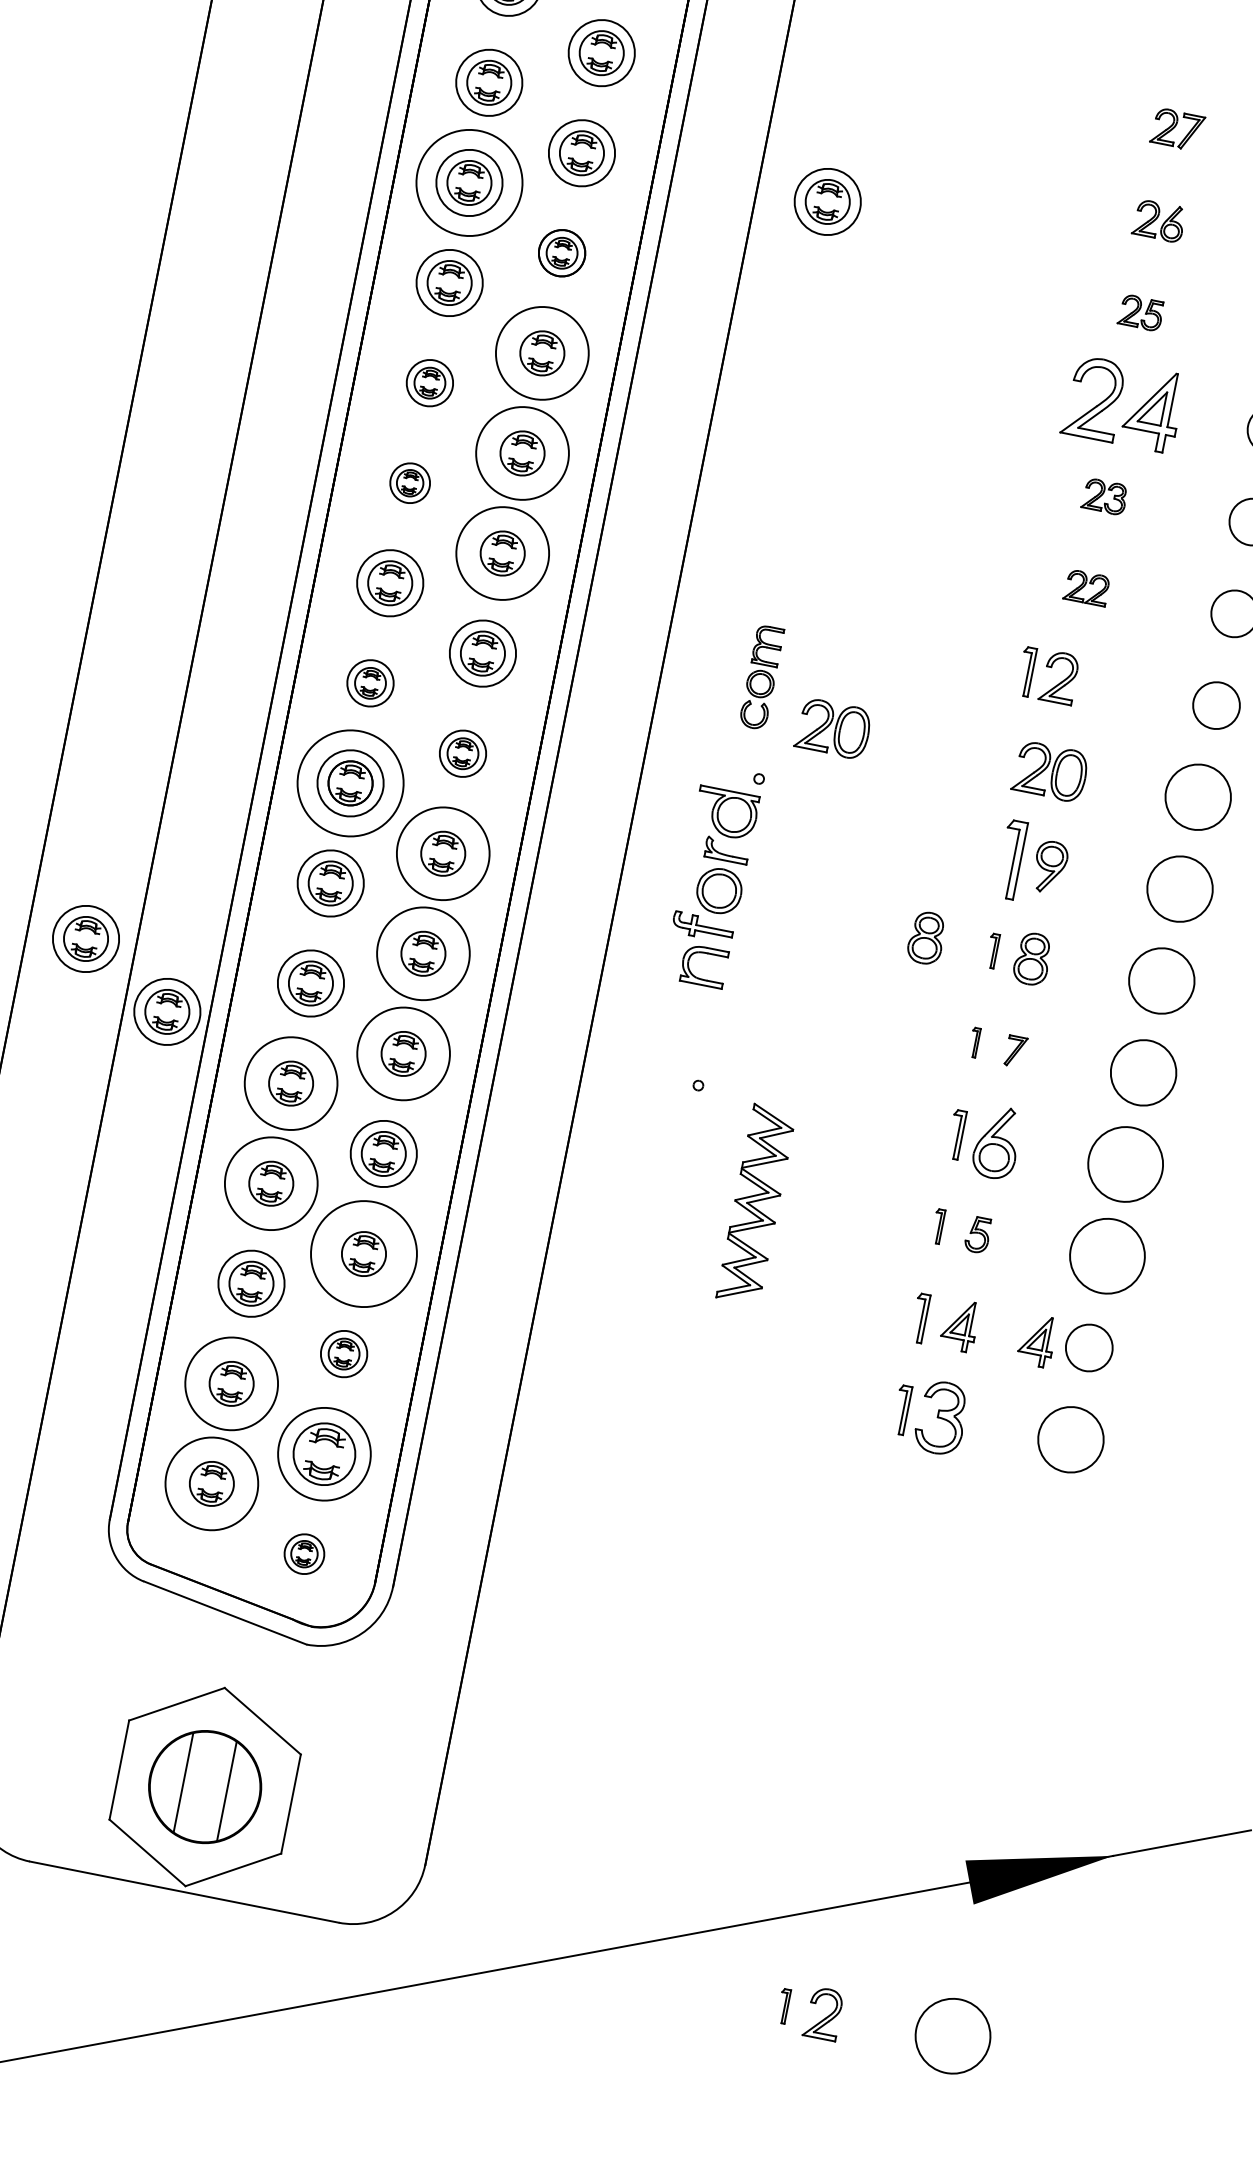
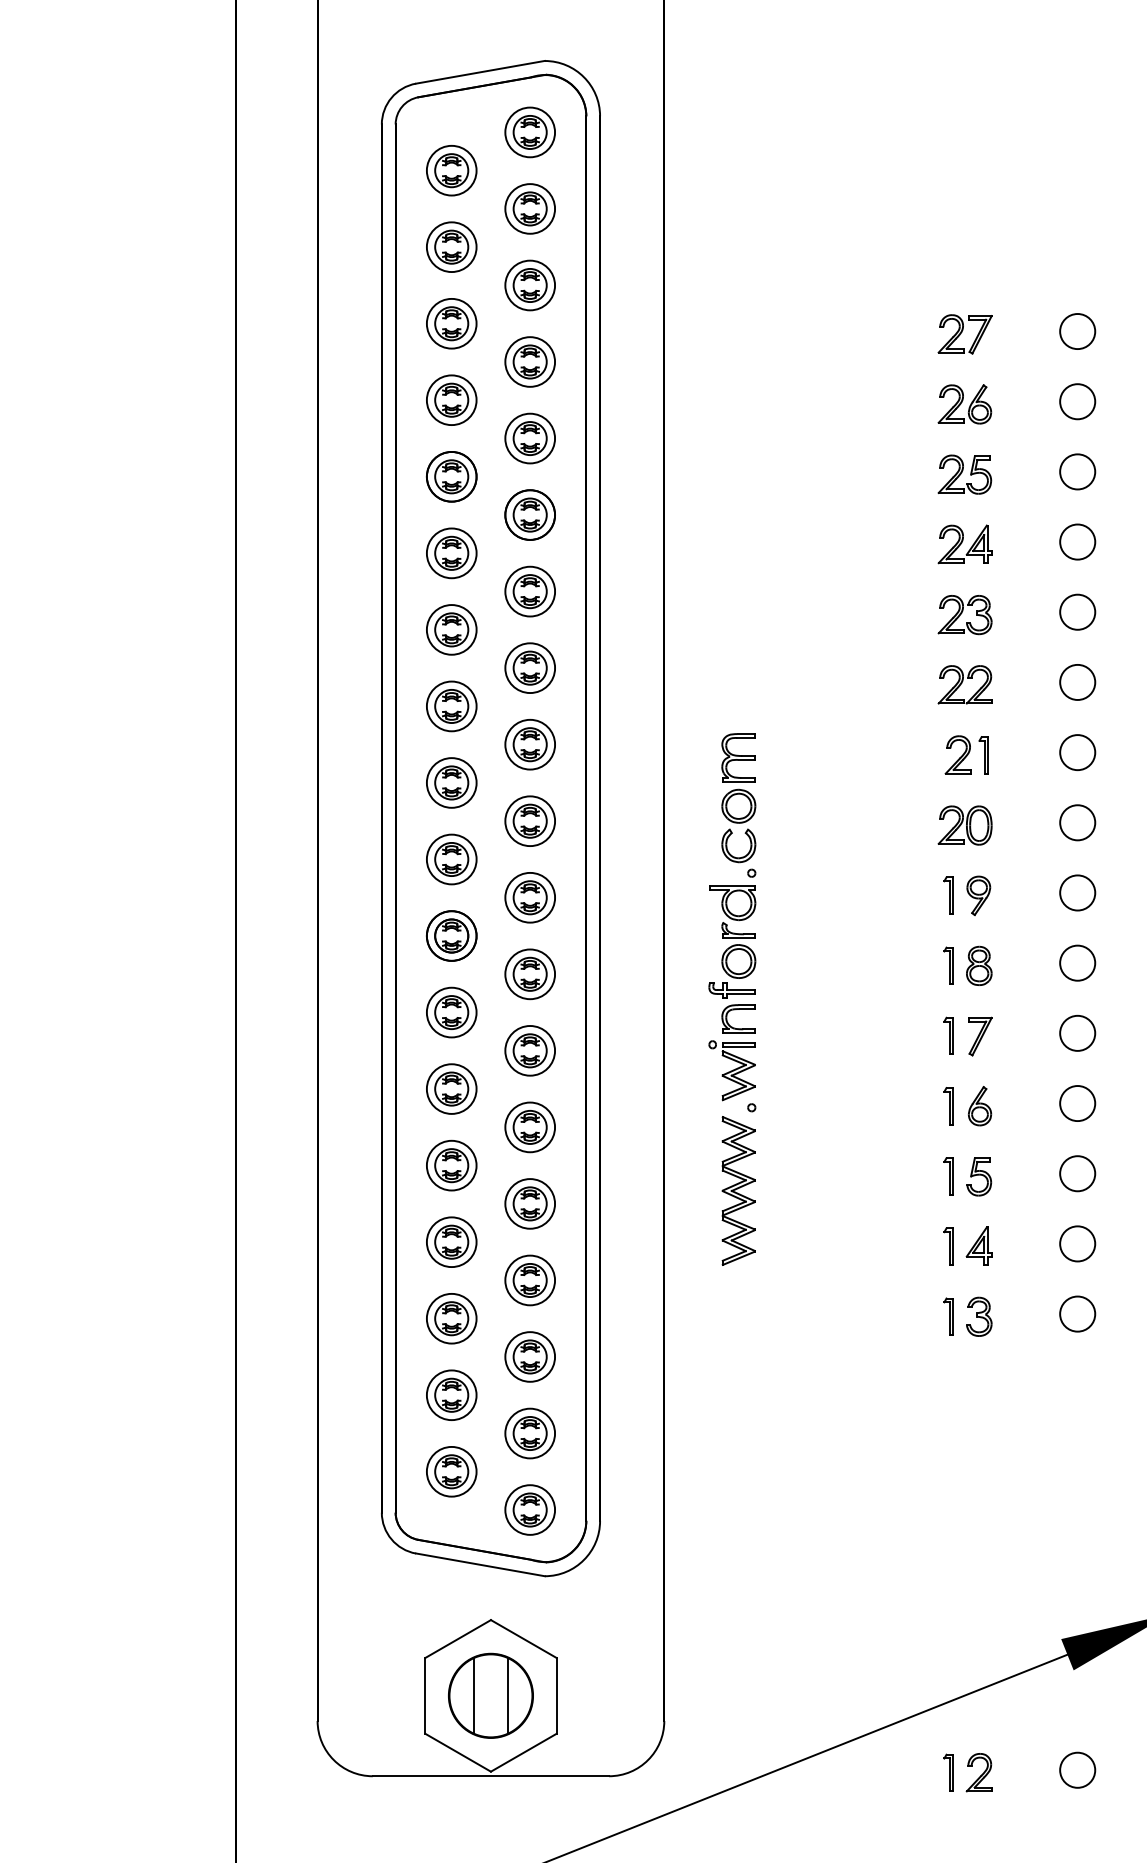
part: (1176, 129) -> (964, 334), size x1.43
circle: (469, 182) -> (451, 476), size x0.62
part: (826, 201) -> (717, 438), removed
part: (1158, 221) -> (964, 404), size x1.43
part: (561, 252) -> (529, 514), size x1.43
part: (1140, 312) -> (964, 474), size x1.67
circle: (542, 353) -> (530, 591), size x0.71
part: (429, 382) -> (451, 629), size x1.43
part: (1122, 404) -> (964, 544), size x0.62
circle: (522, 453) -> (530, 668), size x0.71
part: (409, 483) -> (451, 706), size x1.67
part: (1104, 497) -> (964, 615), size x1.67
circle: (503, 553) -> (530, 744), size x0.71
part: (1086, 587) -> (964, 684), size x1.67
part: (1025, 671) -> (983, 755), moved
part: (761, 677) -> (738, 798), size x1.67
part: (370, 683) -> (451, 859), size x1.43
part: (832, 728) -> (798, 825), removed
part: (462, 753) -> (529, 897), size x1.43
circle: (350, 782) -> (451, 935), size x0.62
circle: (1198, 796) -> (1077, 822), size x0.71
circle: (443, 854) -> (530, 974), size x0.71
part: (1010, 859) -> (948, 895), size x0.62
circle: (1180, 888) -> (1077, 892), size x0.71
part: (927, 937) -> (898, 965), removed
part: (85, 938) -> (279, 1088), removed
part: (992, 950) -> (948, 965), size x1.43
circle: (423, 953) -> (530, 1050), size x0.71
circle: (1161, 980) -> (1077, 962), size x0.71
part: (166, 1011) -> (349, 1130), removed
part: (681, 1031) -> (731, 1070), added
part: (974, 1042) -> (948, 1035), size x1.67
part: (1015, 1051) -> (980, 1036), size x1.67
circle: (403, 1054) -> (530, 1127), size x0.71
circle: (1143, 1071) -> (1077, 1032), size x0.71
circle: (290, 1083) -> (451, 1165), size x0.71
part: (996, 1142) -> (979, 1106), size x0.71
circle: (1125, 1164) -> (1077, 1103), size x0.62
circle: (270, 1184) -> (451, 1242), size x0.71
part: (756, 1204) -> (738, 1190), moved
part: (937, 1226) -> (948, 1176), size x1.43
part: (978, 1234) -> (979, 1176), size x1.43
circle: (364, 1254) -> (530, 1280), size x0.62
circle: (1107, 1255) -> (1077, 1173), size x0.62
part: (1036, 1339) -> (1037, 1245), removed
part: (343, 1353) -> (529, 1356), size x1.43
circle: (231, 1384) -> (451, 1395), size x0.71
part: (942, 1417) -> (979, 1316), size x0.71
circle: (1071, 1438) -> (1077, 1313), size x0.71
part: (323, 1453) -> (529, 1433), size x0.71
circle: (211, 1483) -> (451, 1471), size x0.71
part: (303, 1553) -> (529, 1509), size x1.67
part: (783, 2005) -> (948, 1772), size x1.43
circle: (952, 2035) -> (1077, 1769), size x0.62

